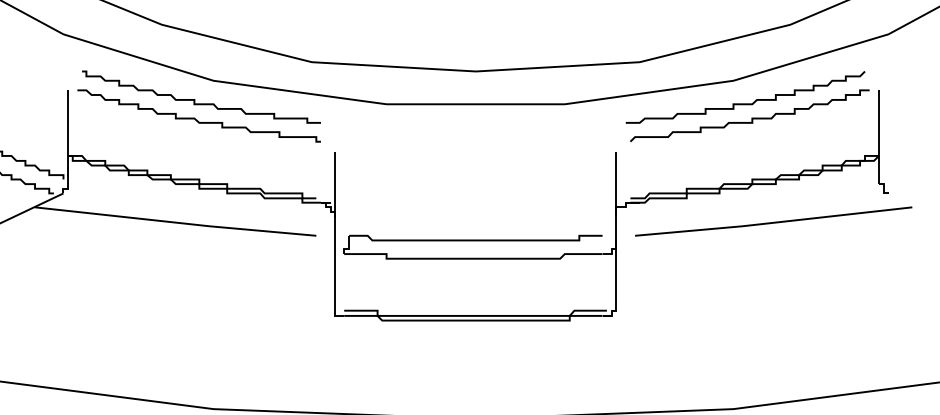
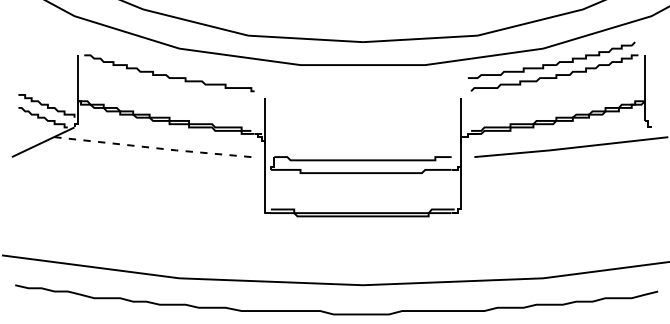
curve: (194, 99) -> (166, 61), removed
line: (176, 222) -> (153, 147), solid -> dashed

